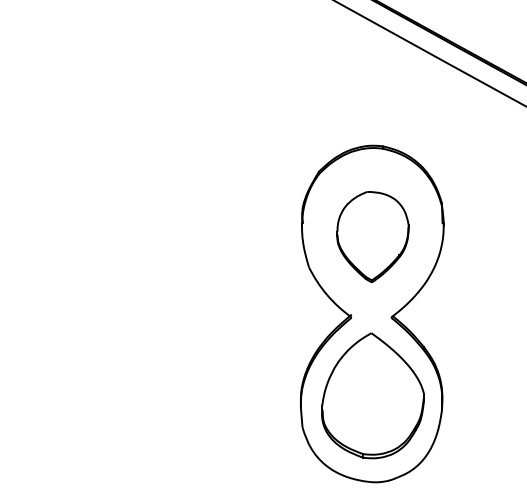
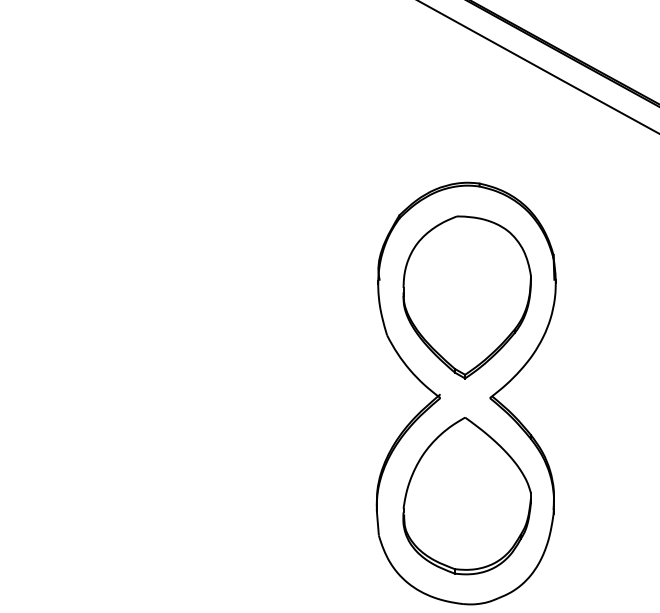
part: (372, 236) -> (466, 296), size x1.43

